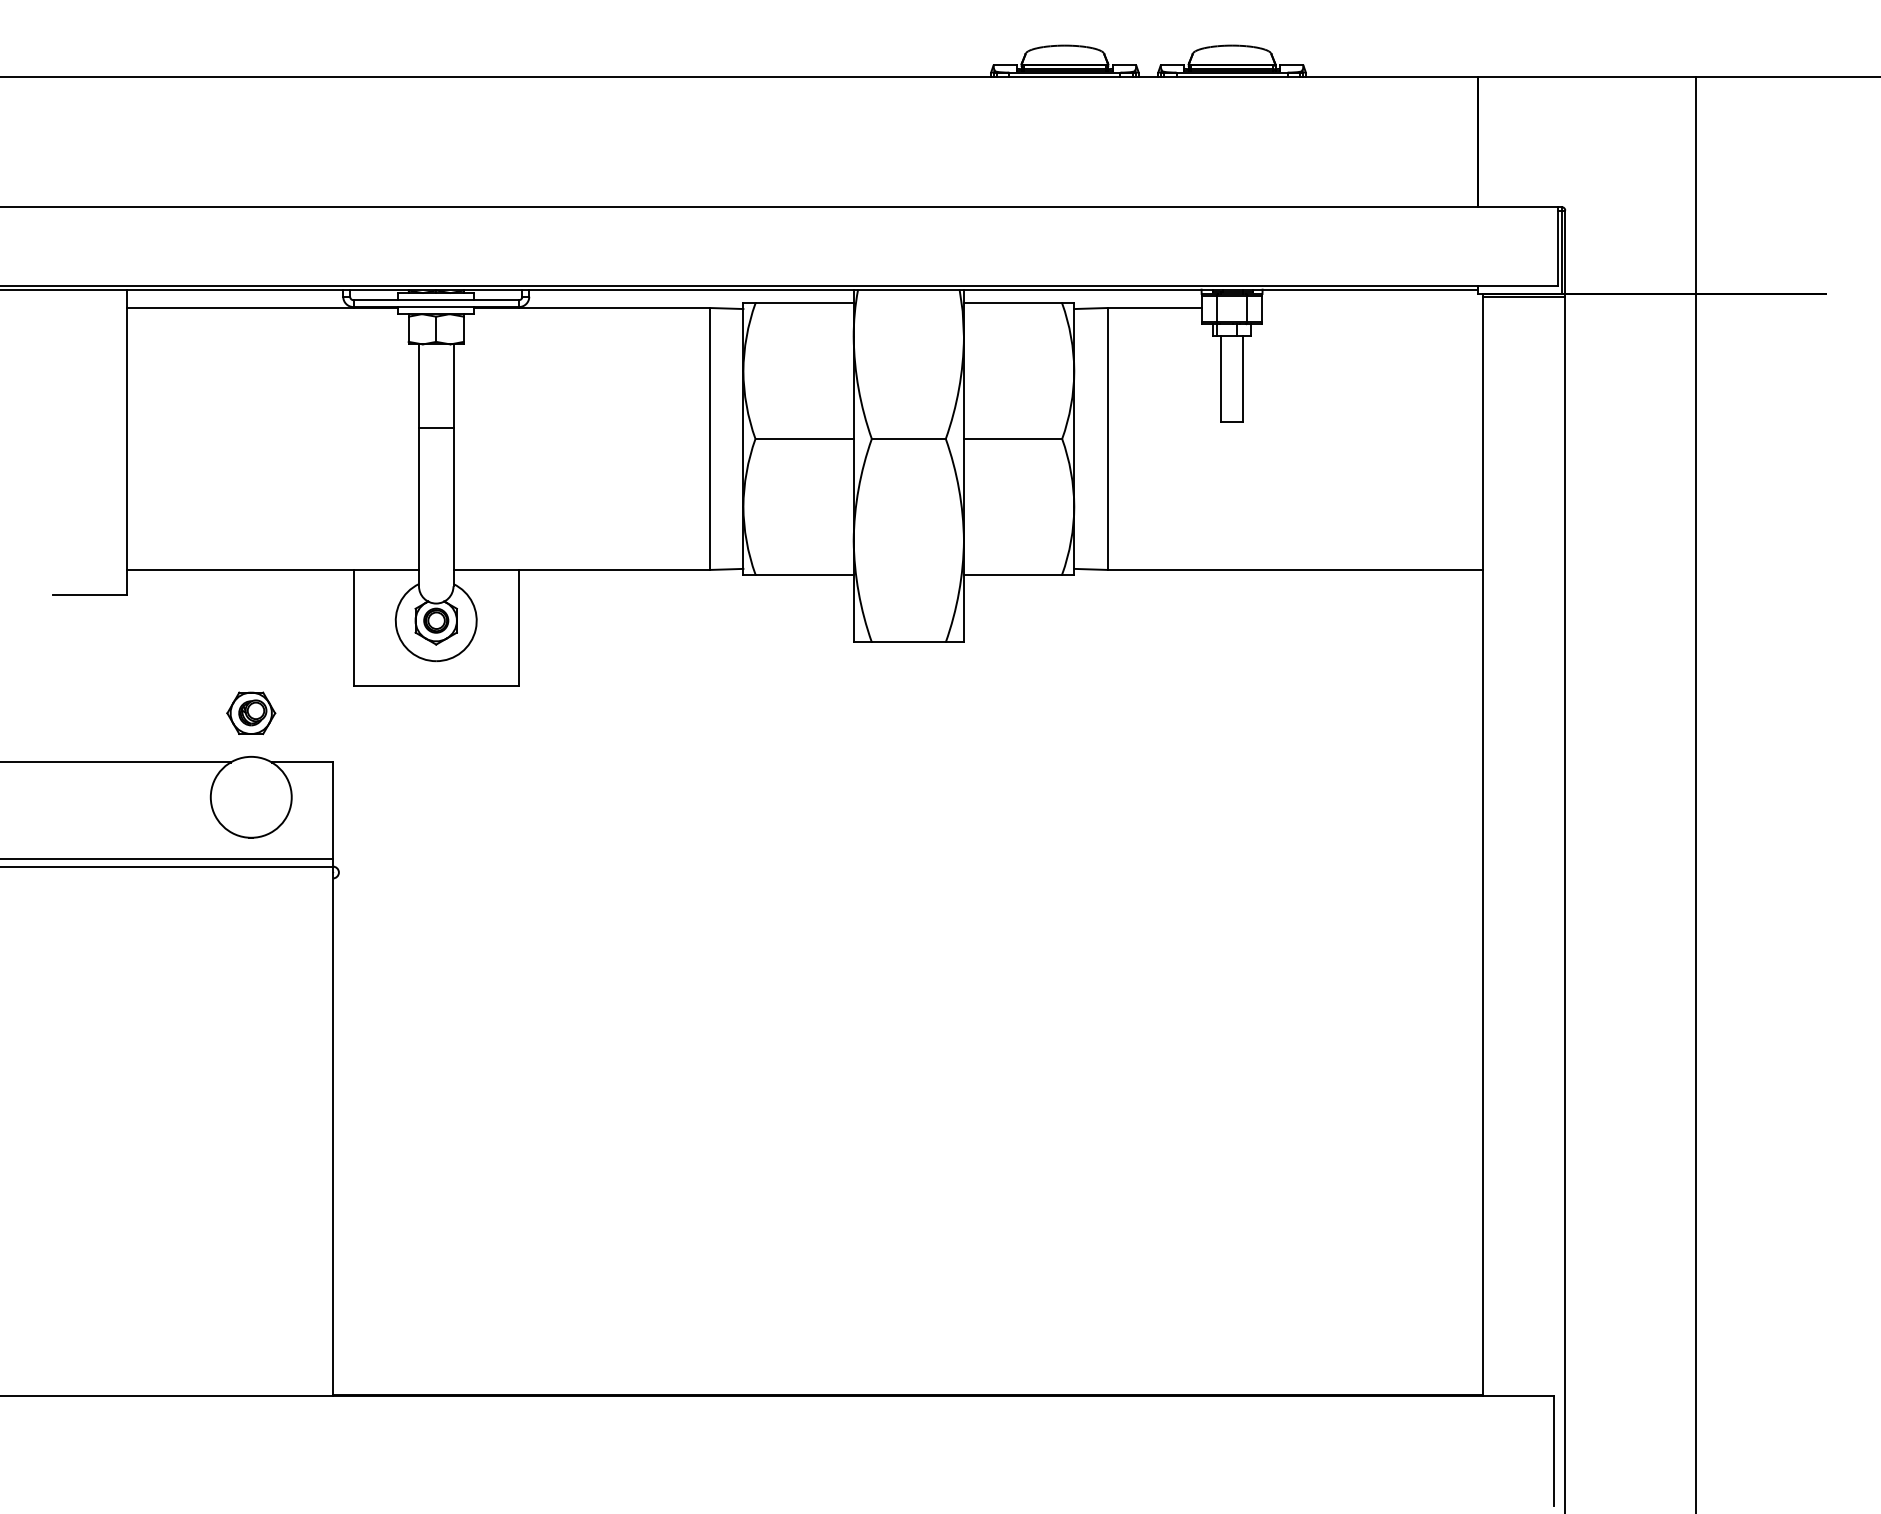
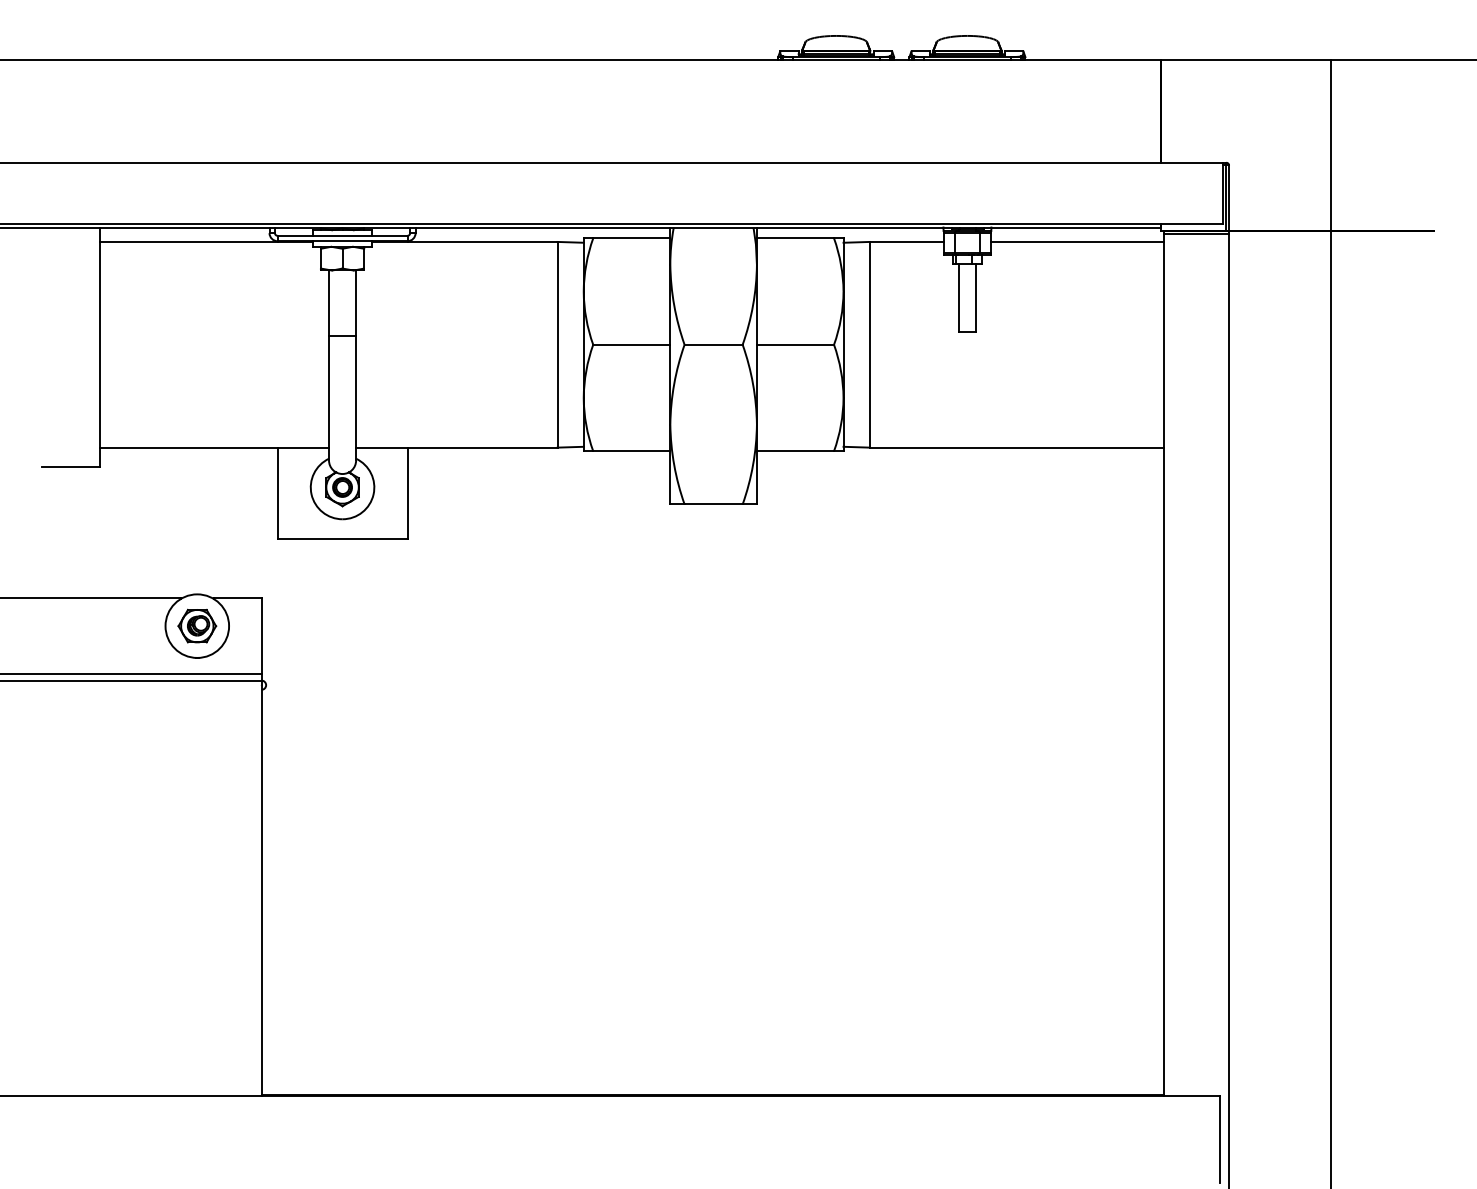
line: (1372, 308) -> (1077, 242), added
part: (251, 712) -> (197, 625), moved

